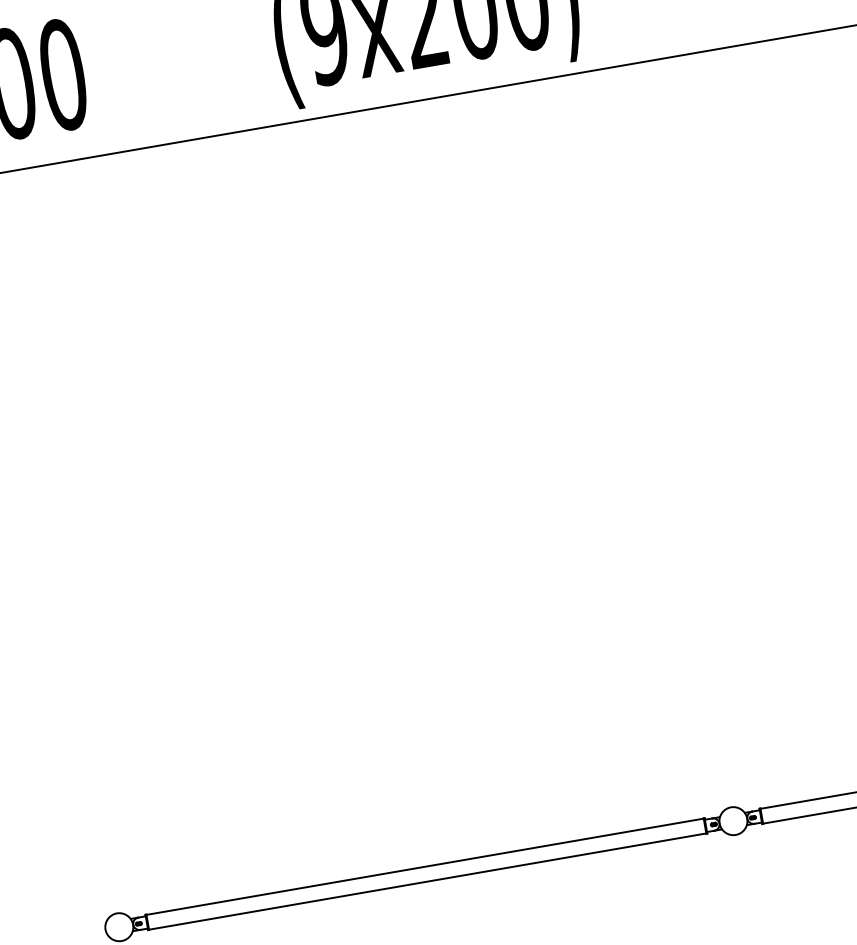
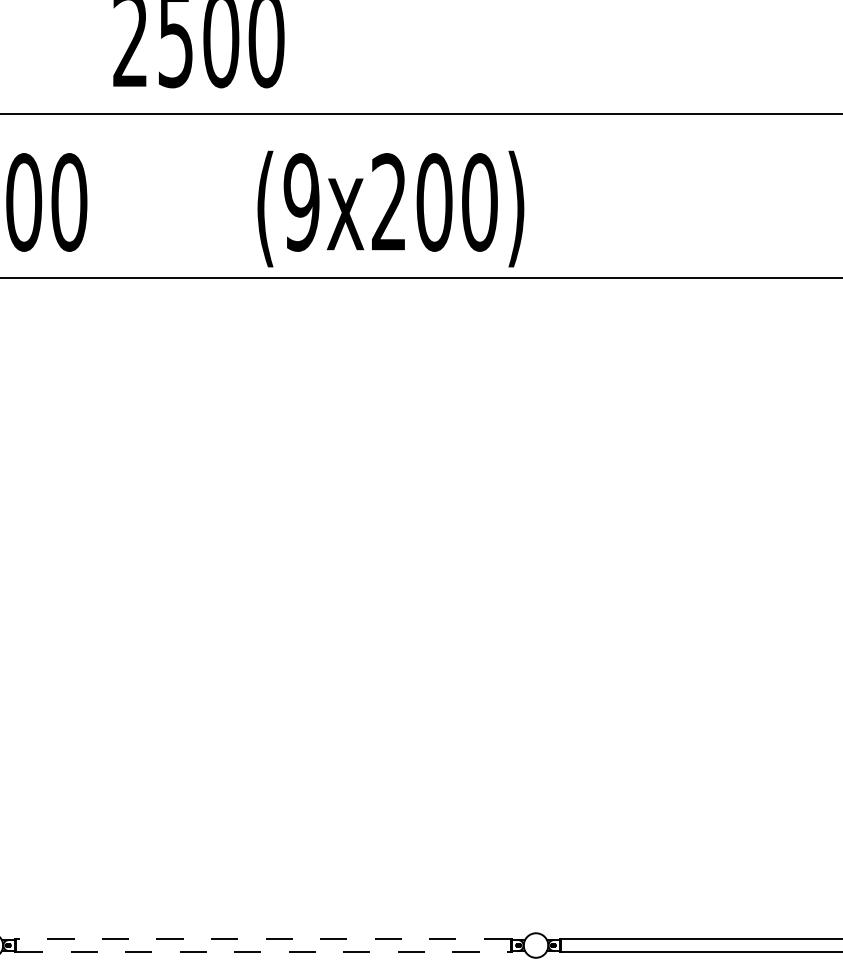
line: (423, 866) -> (262, 938), solid -> dashed
line: (427, 882) -> (263, 952), solid -> dashed

